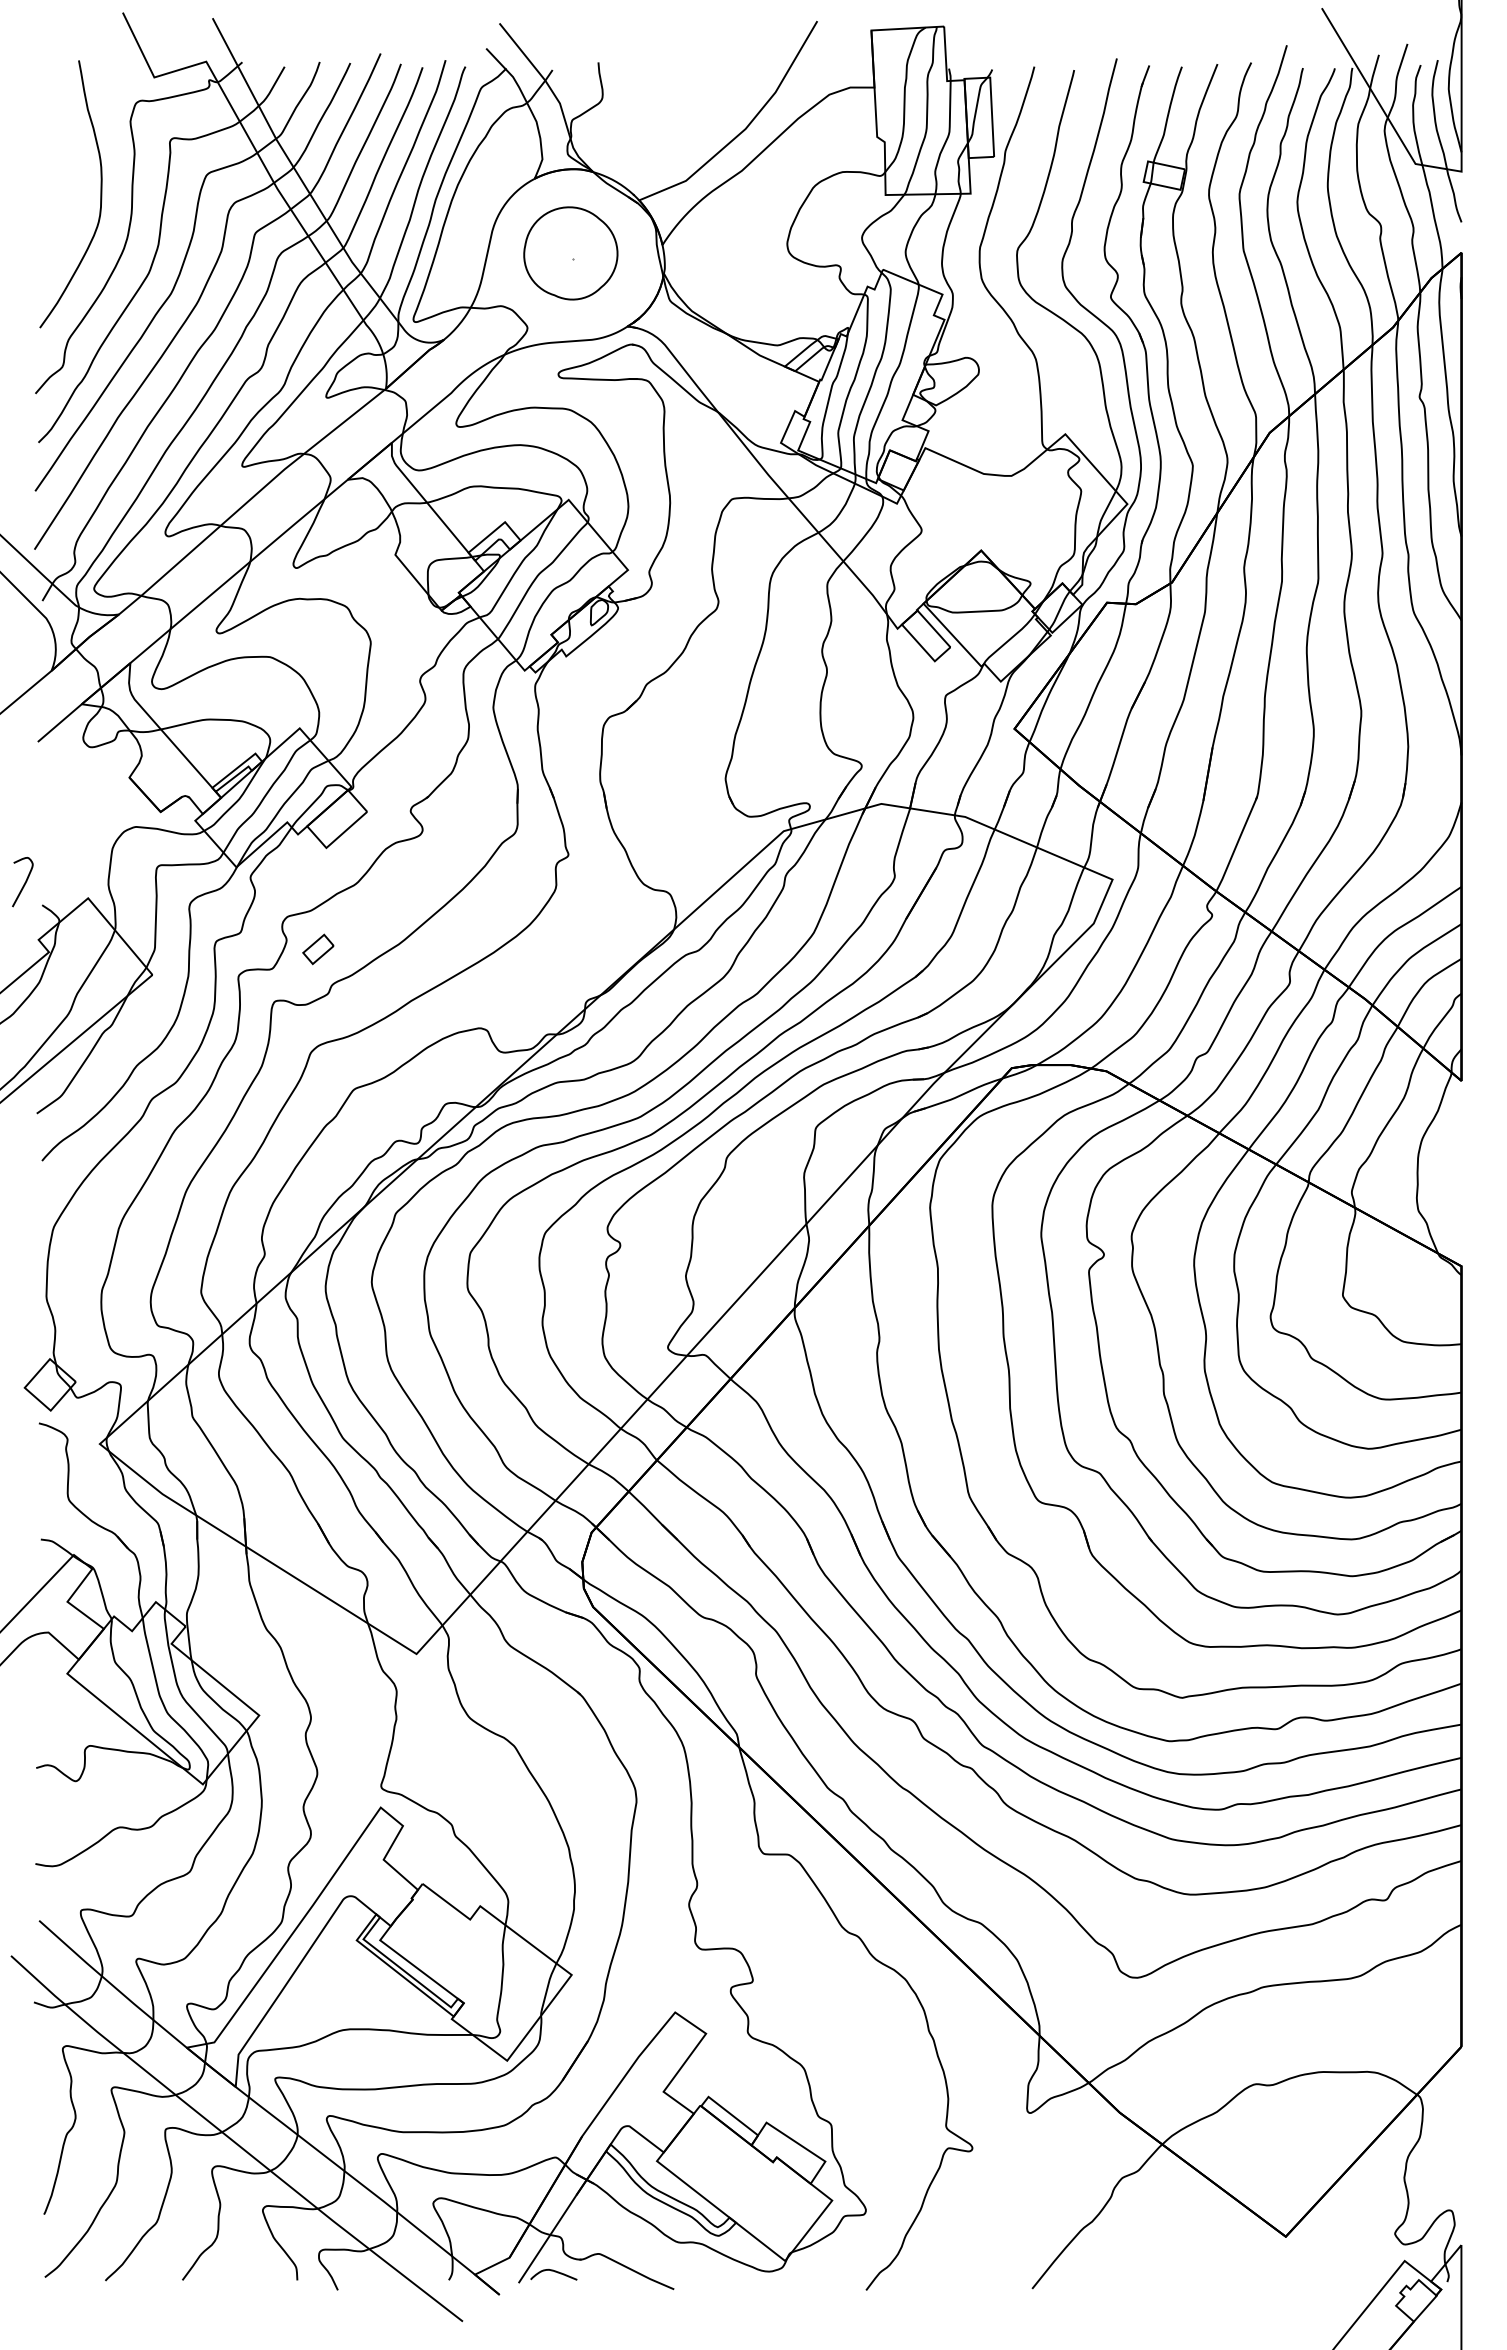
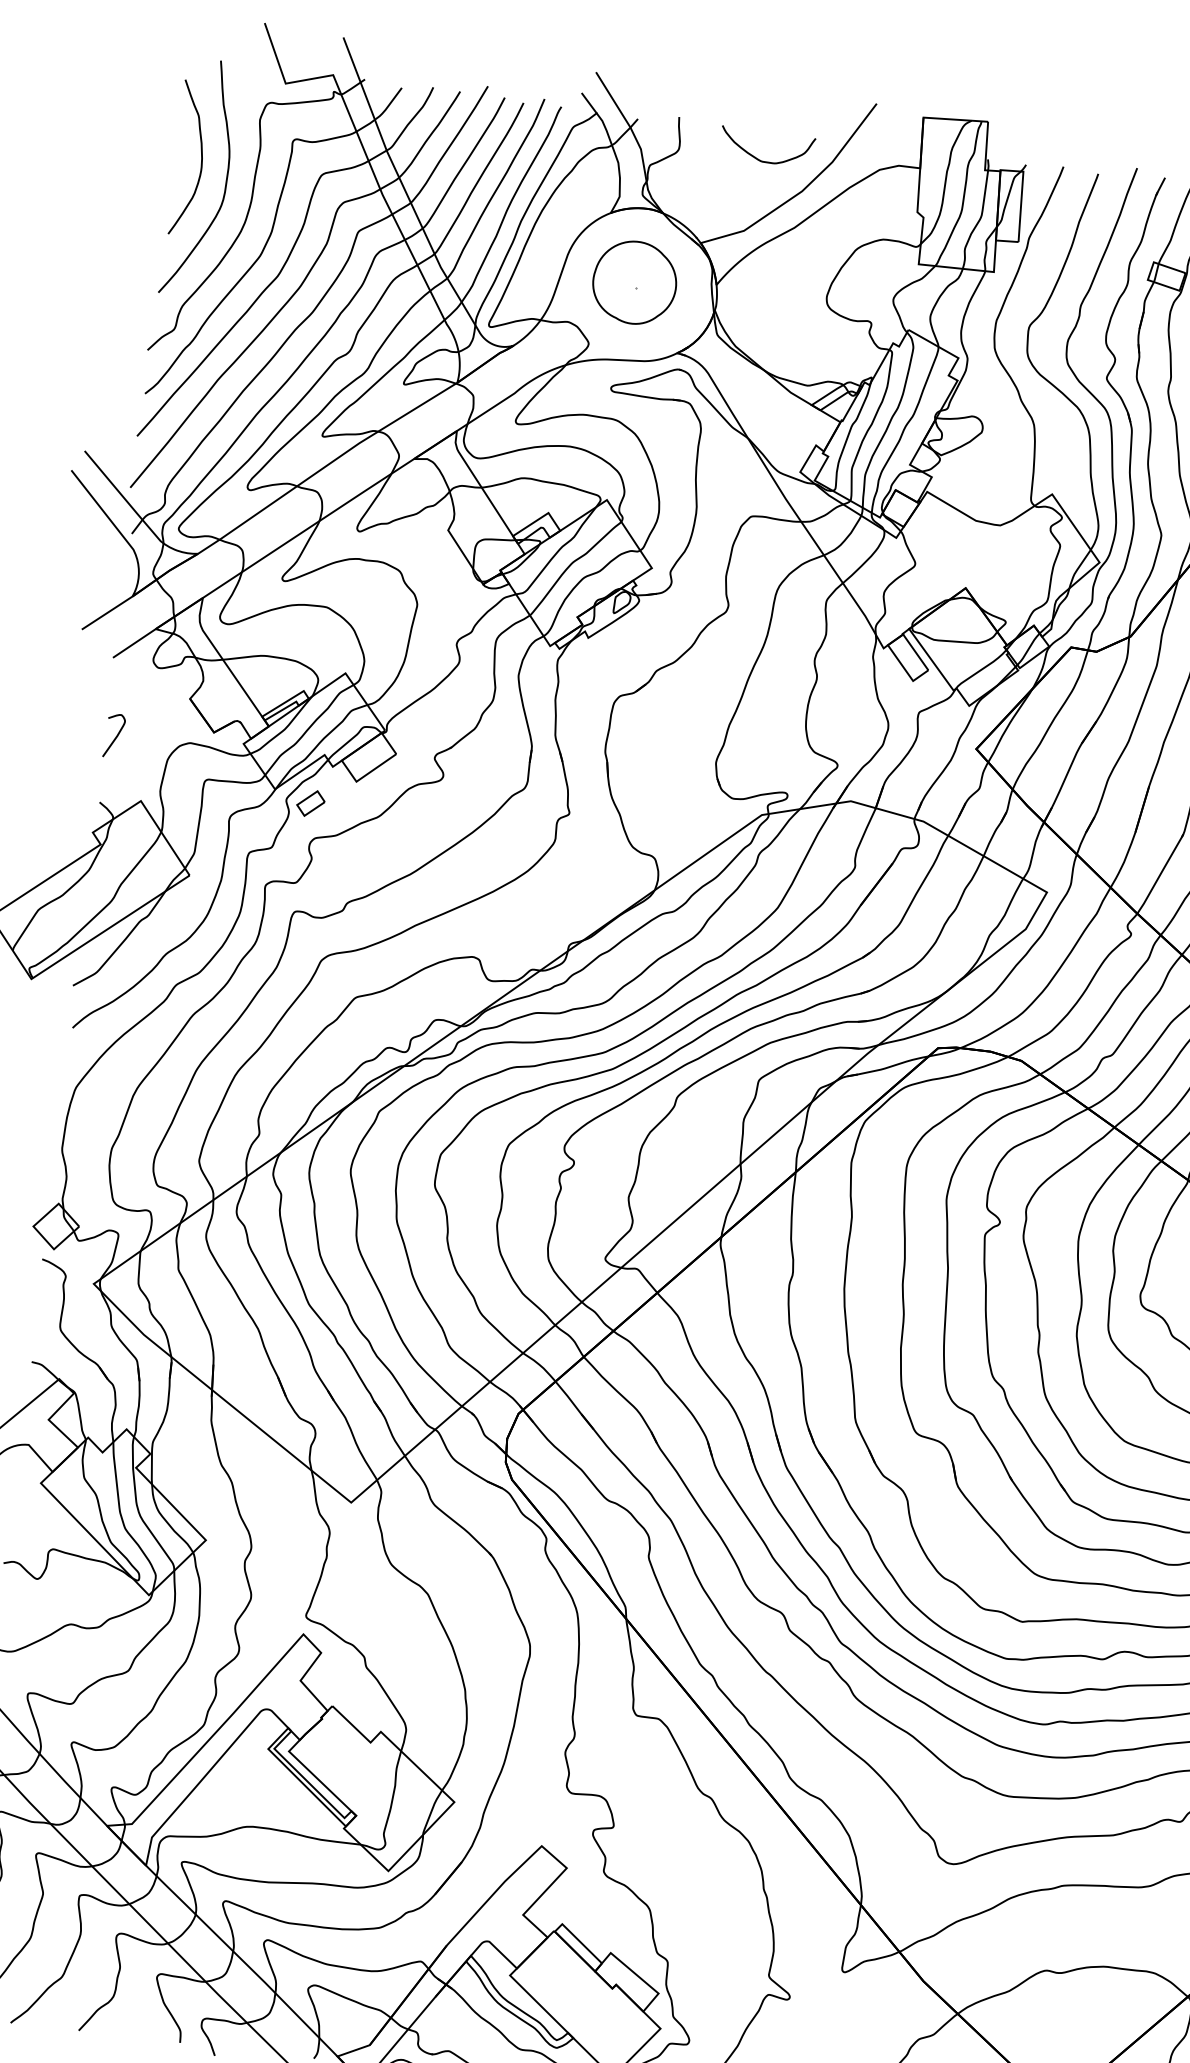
curve: (695, 99) -> (761, 160), added
curve: (69, 171) -> (200, 157), added
curve: (24, 882) -> (115, 736), moved
part: (318, 949) -> (311, 803), moved

